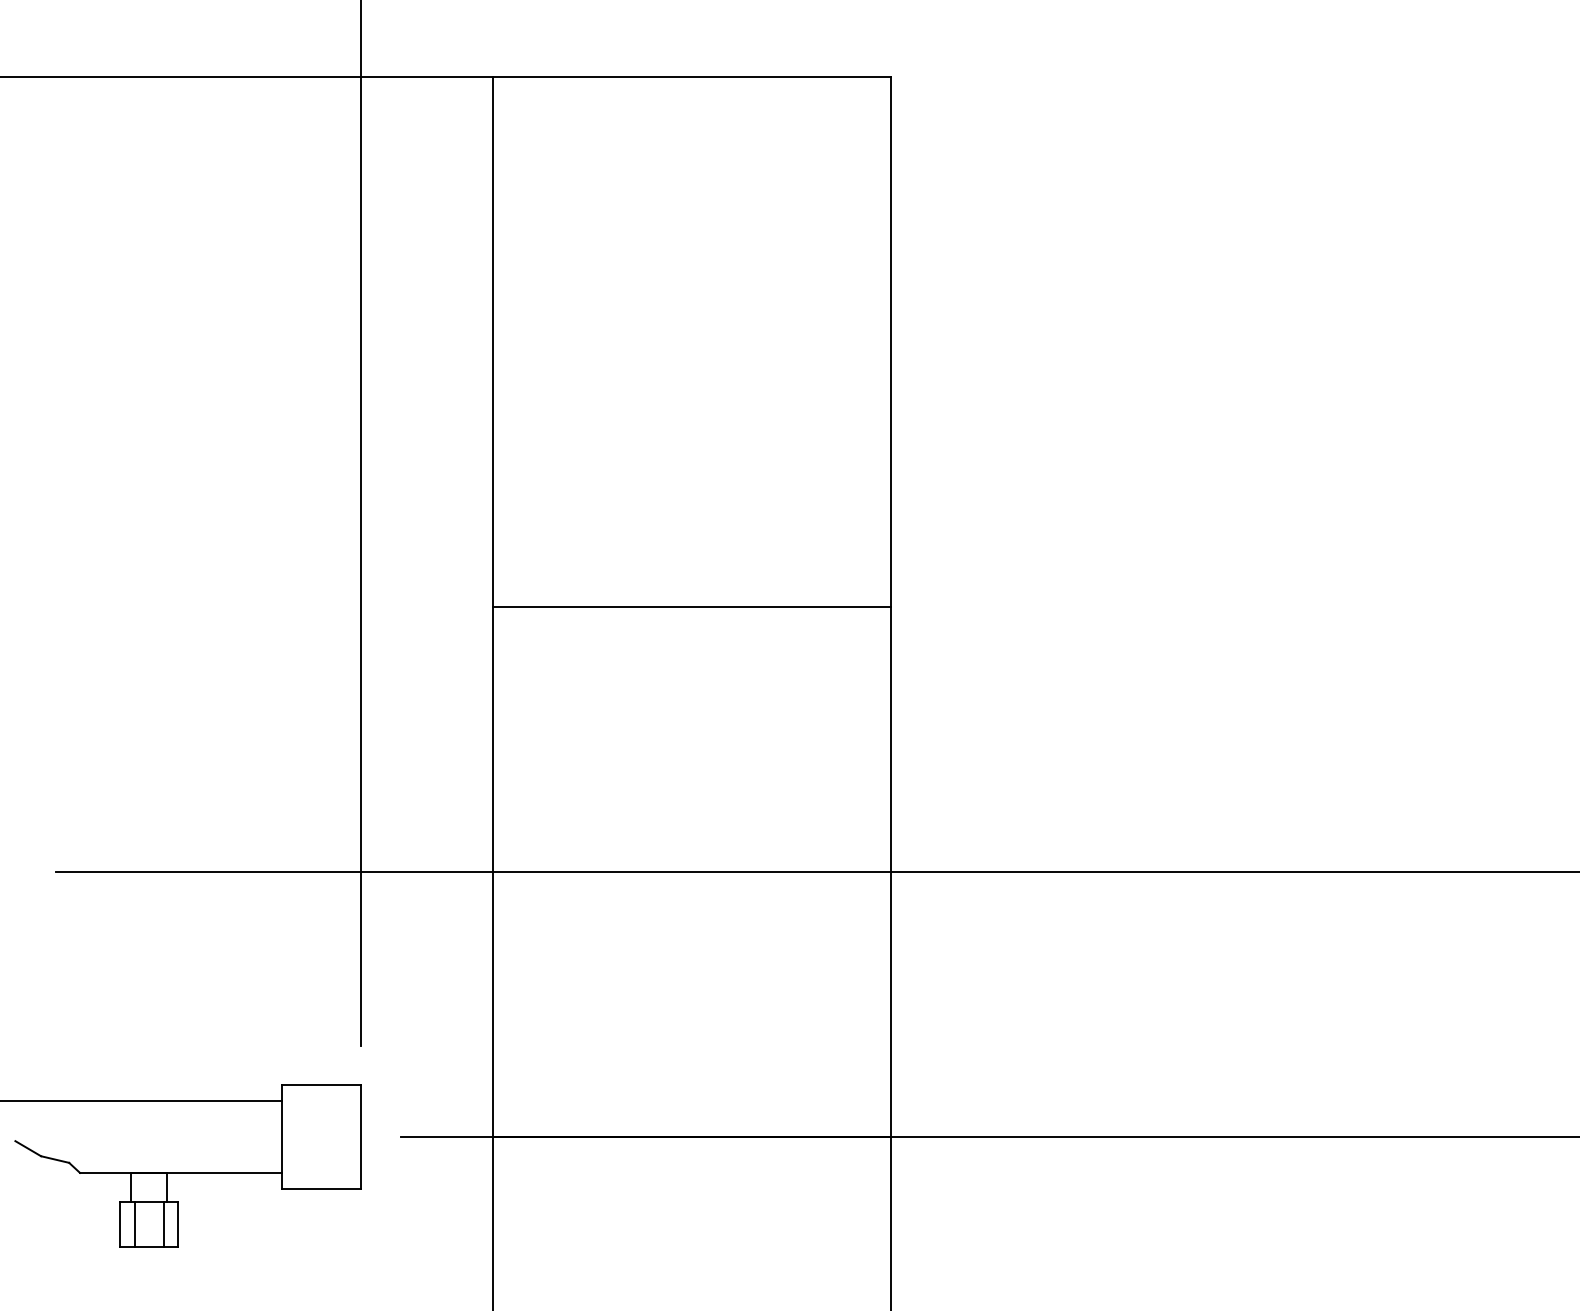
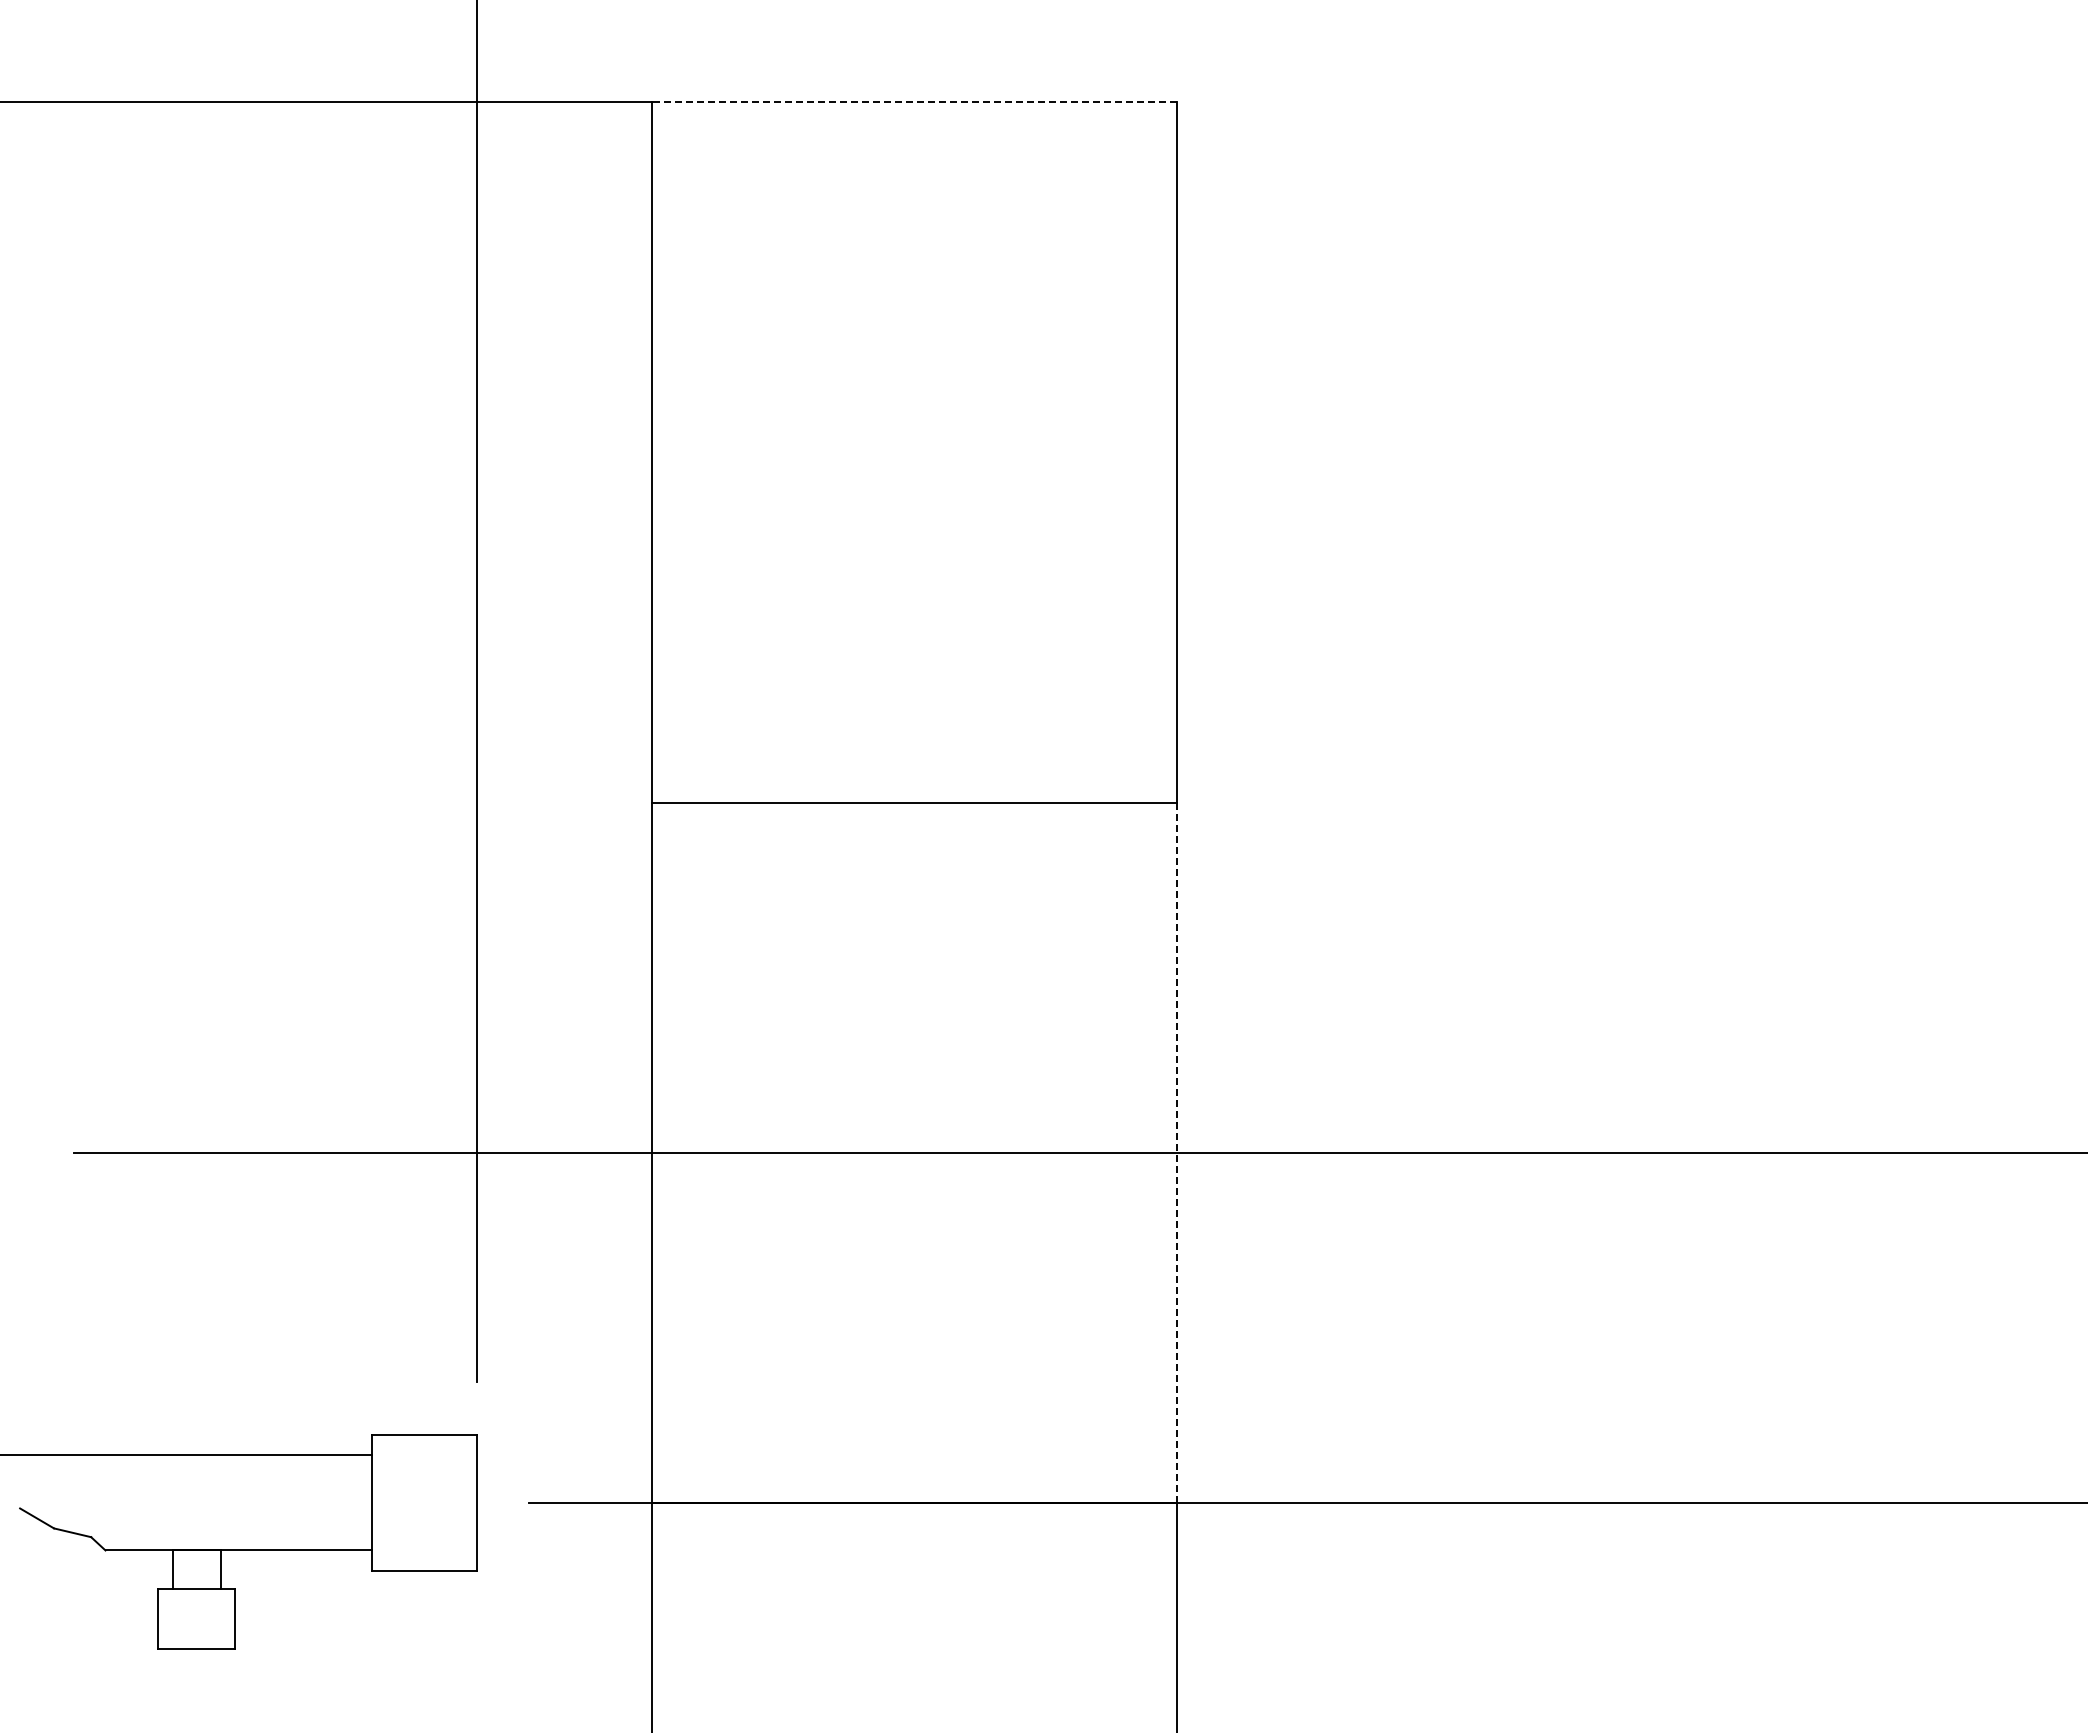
line: (692, 77) -> (914, 102), solid -> dashed
line: (890, 871) -> (1177, 1152), solid -> dashed
line: (134, 1224) -> (177, 1618), removed
line: (163, 1224) -> (216, 1618), removed

